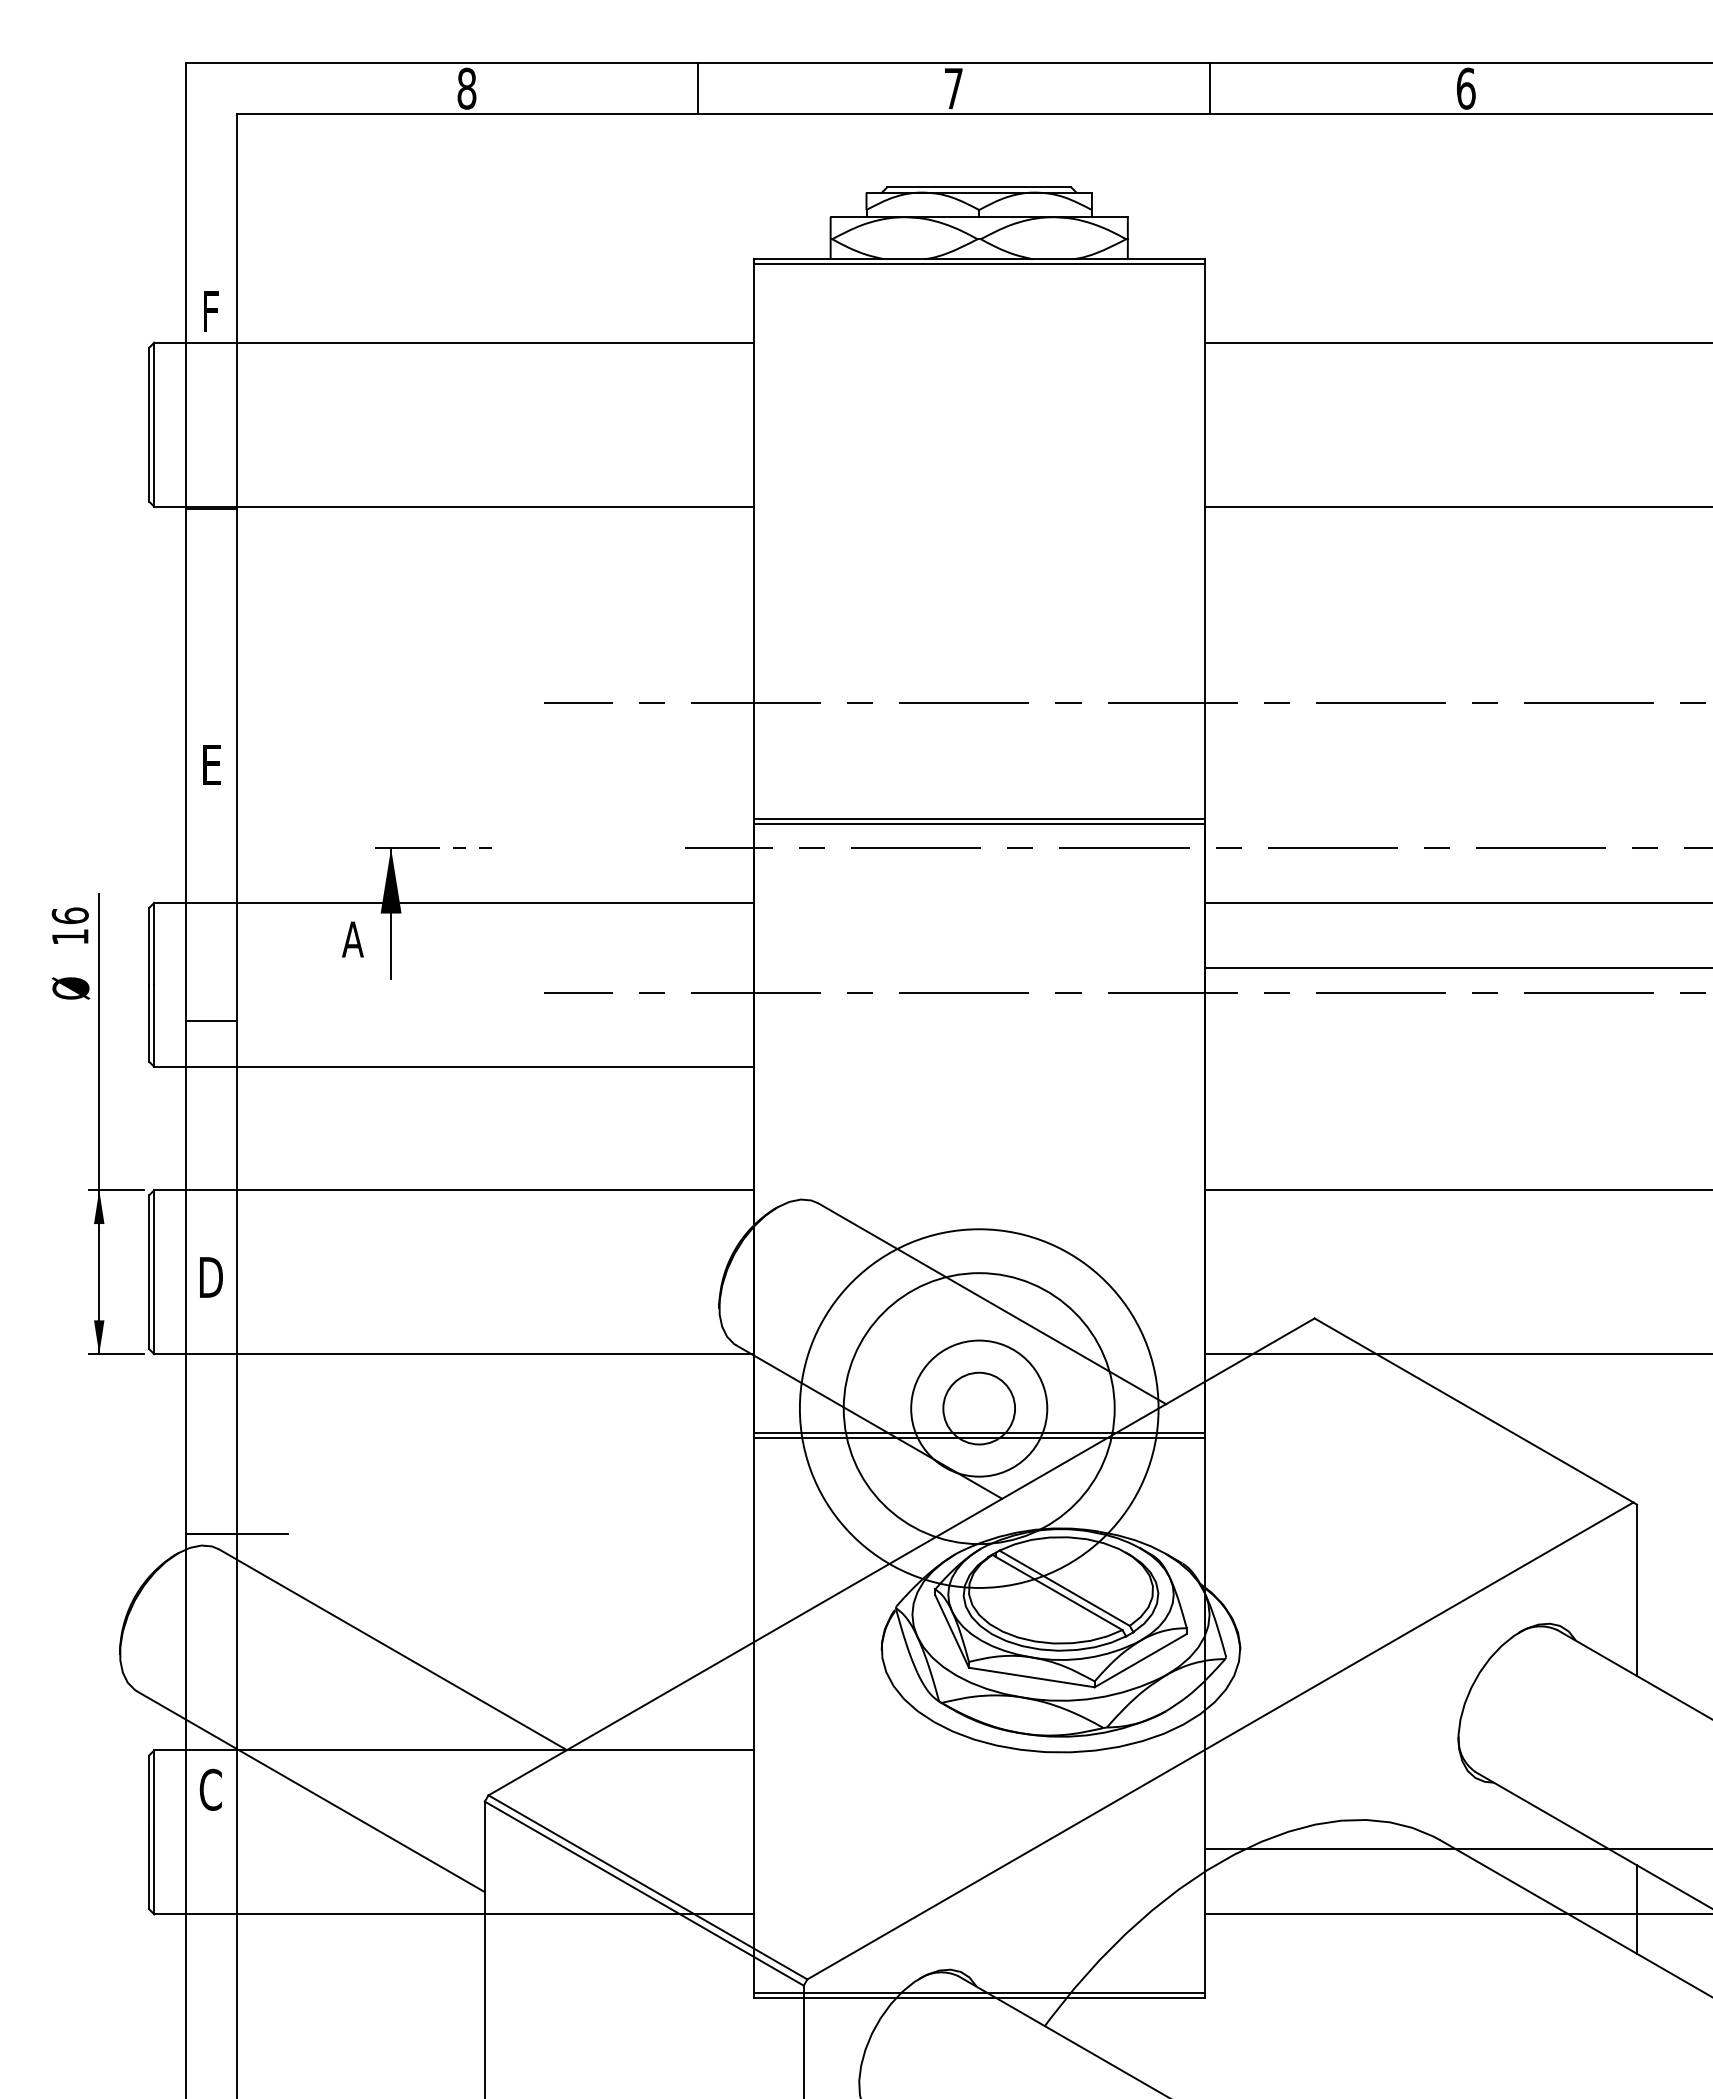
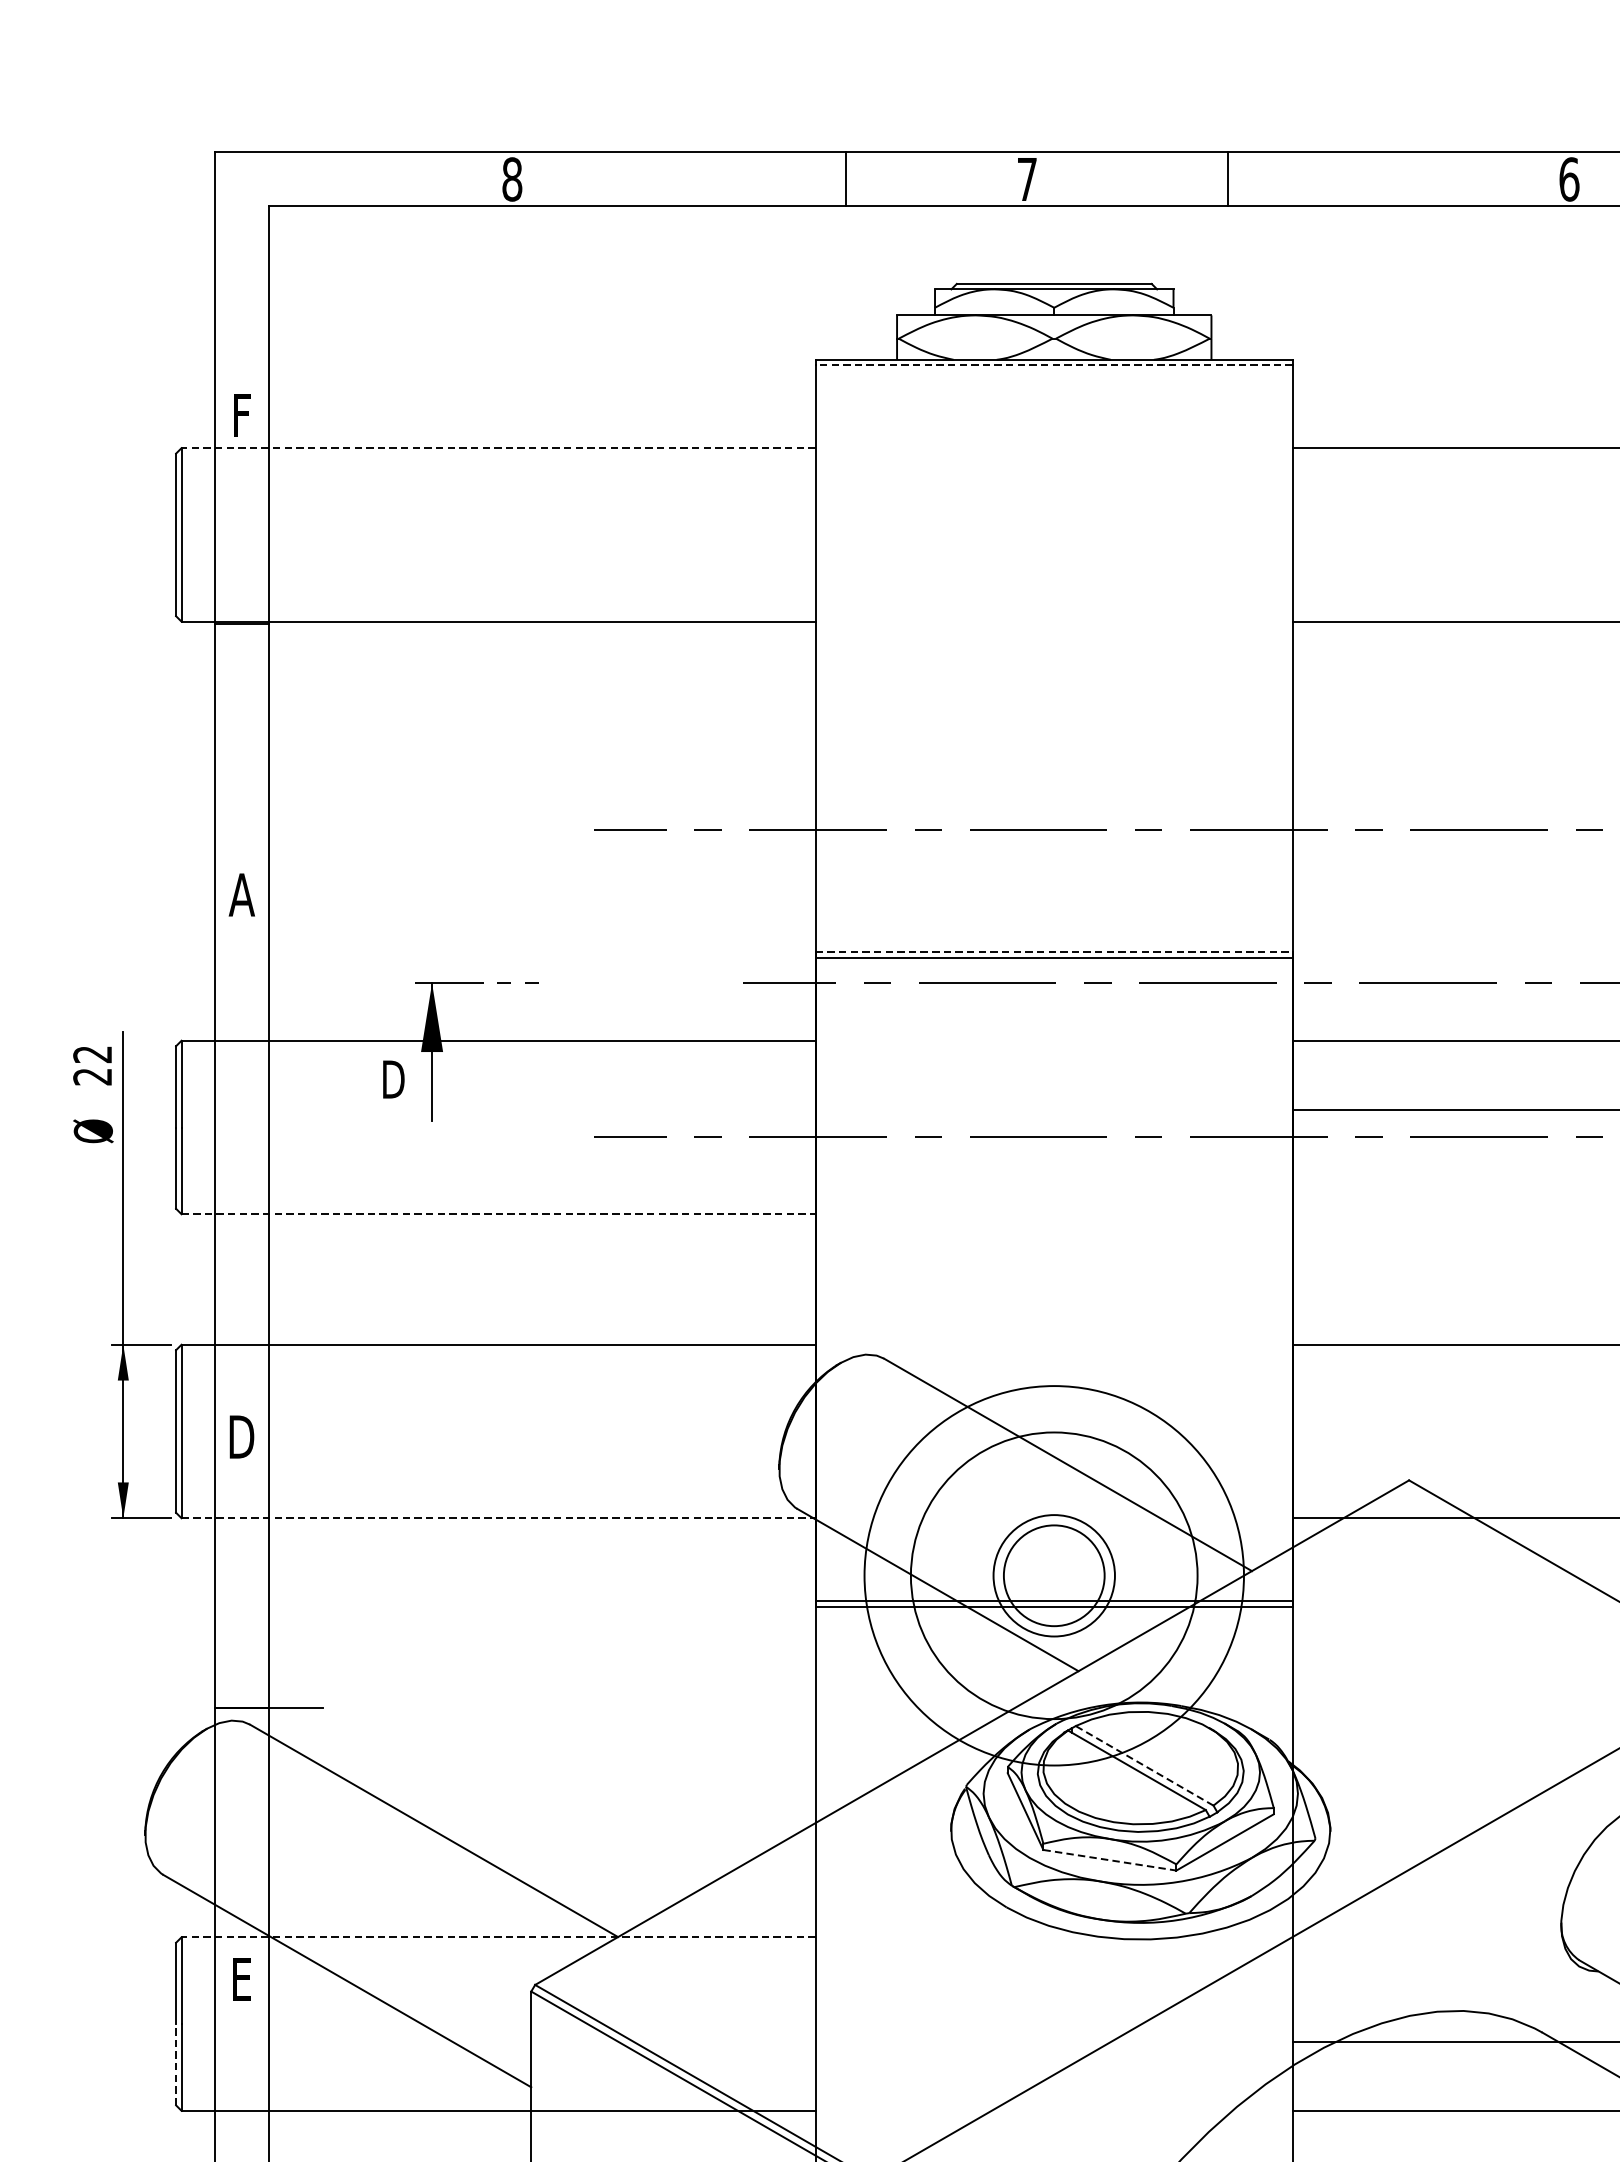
line: (698, 88) -> (846, 179), moved
line: (1210, 88) -> (1228, 179), moved
line: (978, 264) -> (1053, 365), solid -> dashed
line: (454, 342) -> (499, 447), solid -> dashed
text: (211, 764) -> (242, 894), E -> A
line: (979, 819) -> (1054, 952), solid -> dashed
text: (69, 926) -> (91, 1065), 16 -> 22
text: (353, 939) -> (392, 1079), A -> D
line: (210, 1021) -> (241, 1166), removed
line: (454, 1066) -> (499, 1213), solid -> dashed
line: (454, 1354) -> (499, 1518), solid -> dashed
circle: (979, 1408) -> (1054, 1575), size x0.7
circle: (979, 1408) -> (1054, 1575), size x1.6
line: (1064, 1588) -> (1144, 1766), solid -> dashed
line: (1031, 1677) -> (1109, 1860), solid -> dashed
line: (454, 1750) -> (499, 1937), solid -> dashed
text: (210, 1789) -> (241, 1978), C -> E
line: (149, 1870) -> (176, 2064), solid -> dashed

